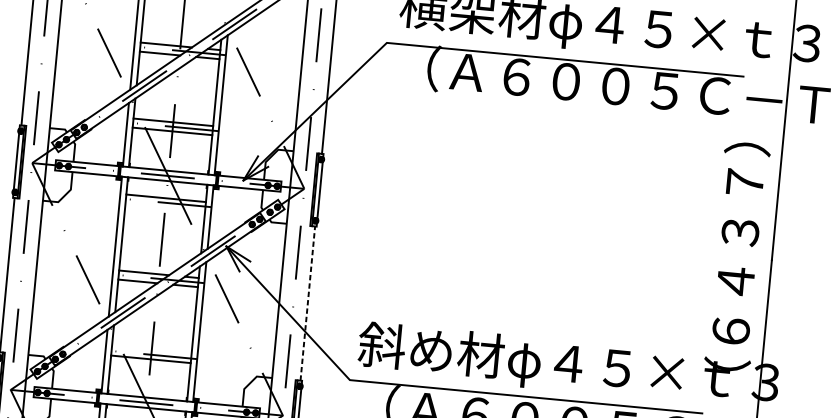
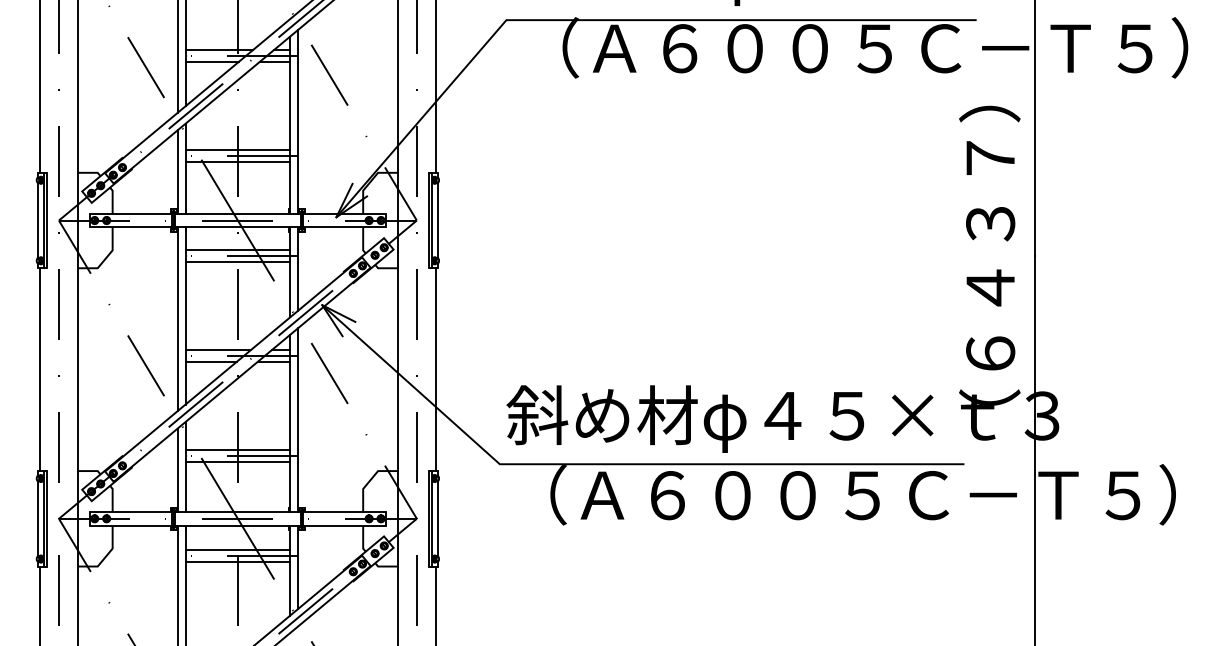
line: (165, 207) -> (237, 261), added
line: (307, 303) -> (435, 369), dashed -> solid
line: (151, 350) -> (237, 449), added

